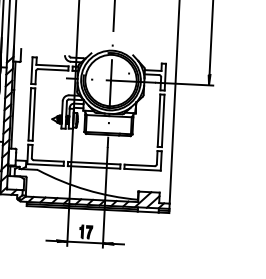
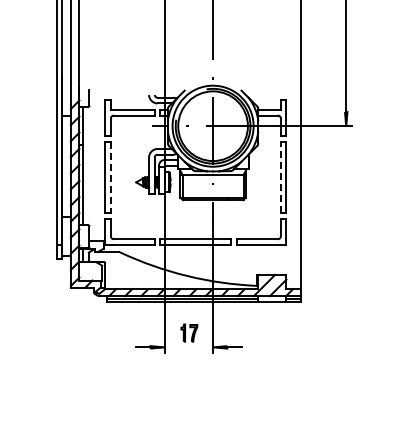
line: (33, 114) -> (110, 177), solid -> dashed
line: (158, 120) -> (280, 177), solid -> dashed
line: (84, 242) -> (188, 347), removed

